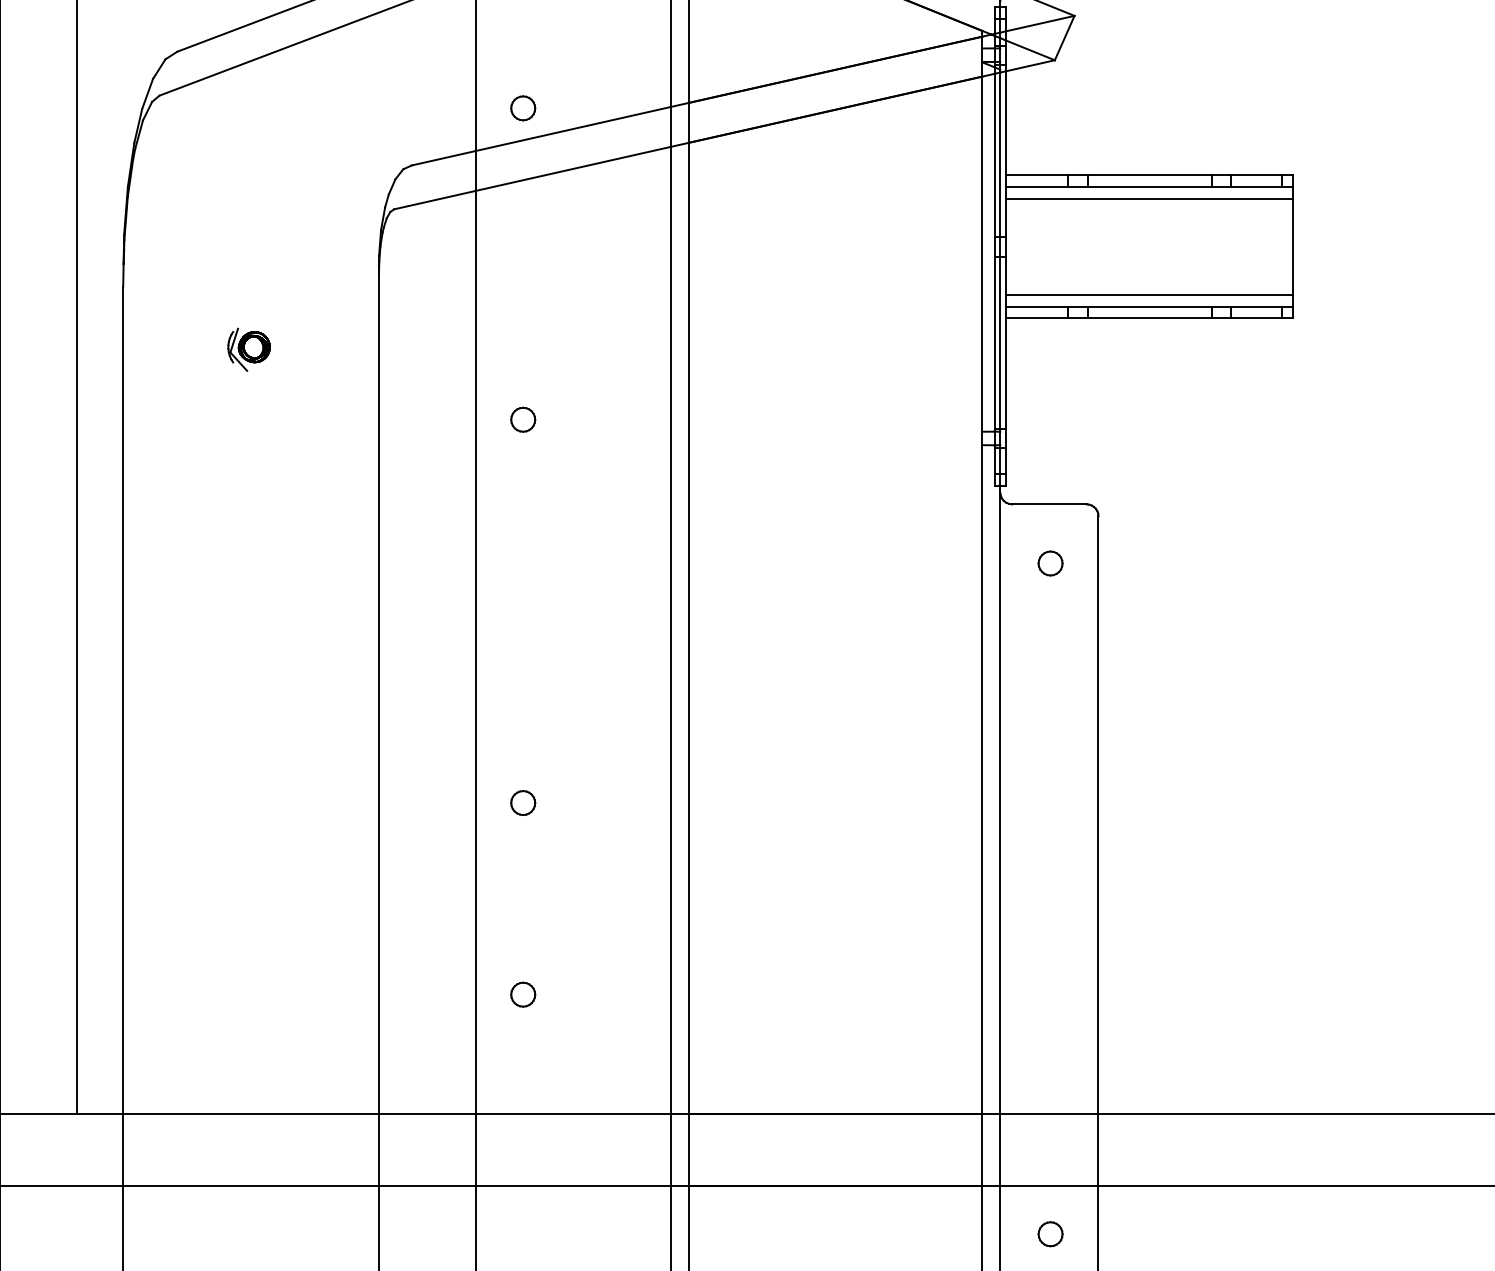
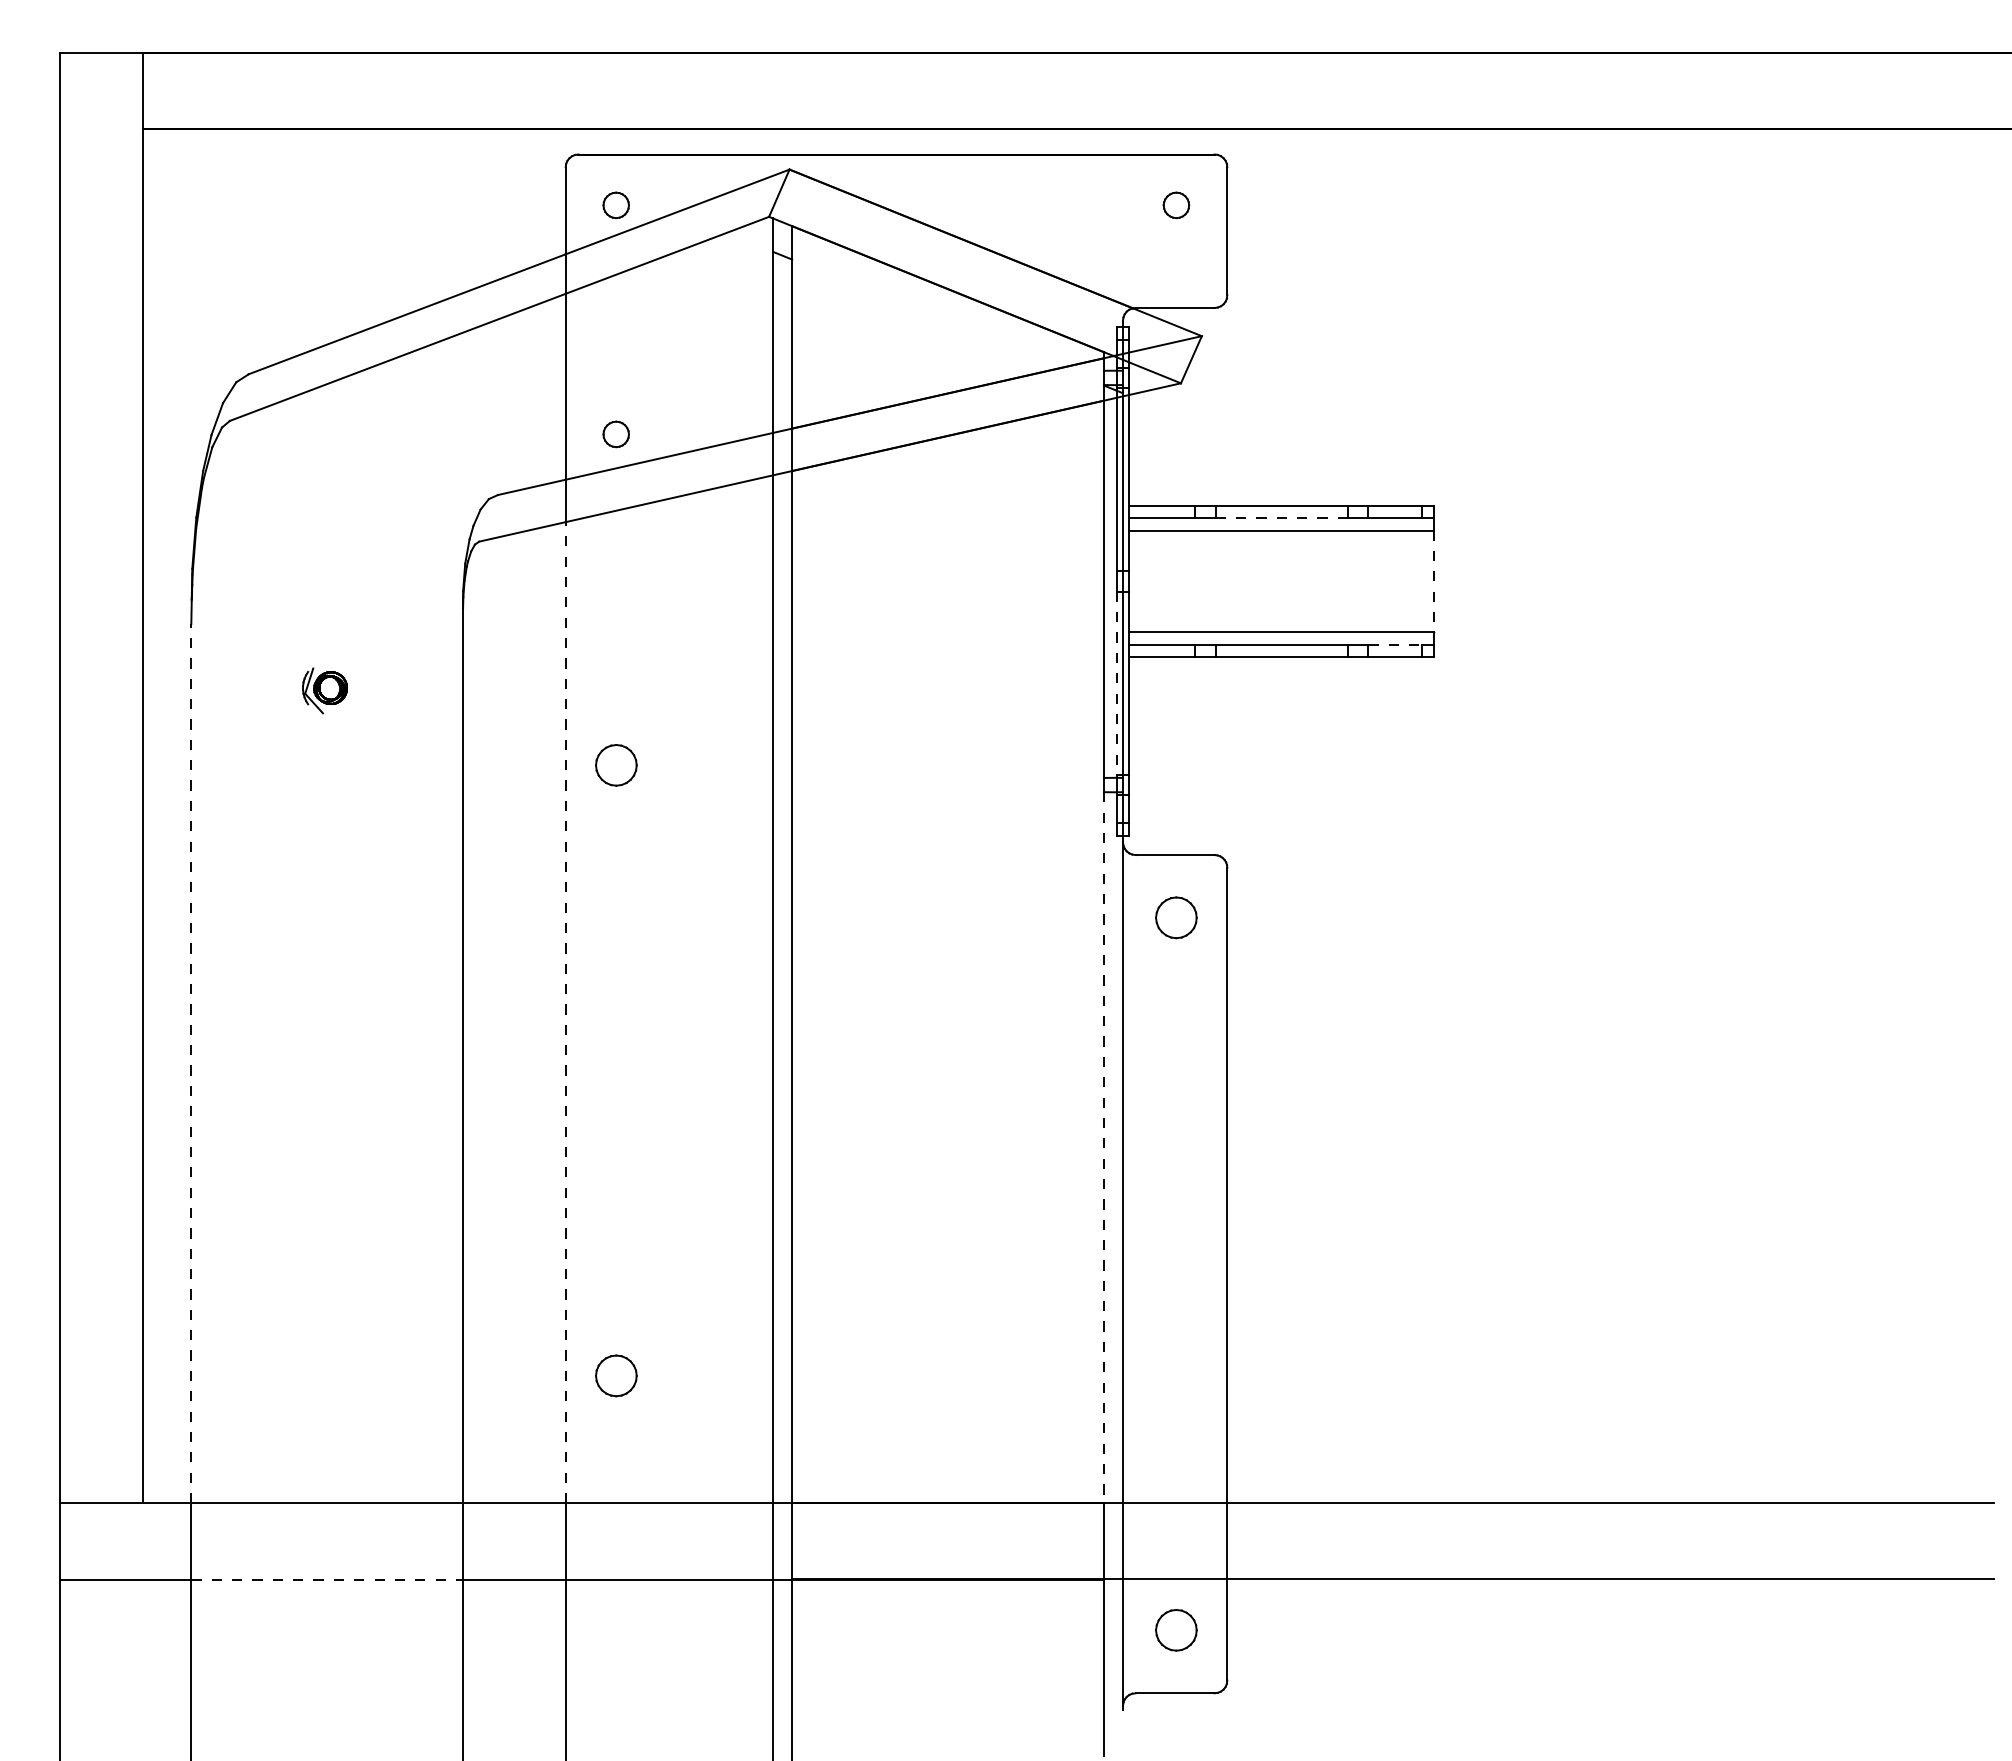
line: (1150, 186) -> (1282, 517), solid -> dashed
line: (1293, 246) -> (1434, 581), solid -> dashed
line: (1256, 307) -> (1395, 645), solid -> dashed
line: (994, 342) -> (1116, 683), solid -> dashed
part: (522, 419) -> (615, 764), size x1.6
part: (1050, 563) -> (1176, 917), size x1.6
line: (475, 652) -> (565, 1012), solid -> dashed
line: (123, 700) -> (191, 1063), solid -> dashed
line: (981, 780) -> (1103, 1148), solid -> dashed
part: (522, 803) -> (615, 1172), removed
part: (522, 994) -> (615, 1375), size x1.6
line: (251, 1186) -> (327, 1579), solid -> dashed
part: (1050, 1234) -> (1176, 1630), size x1.6

